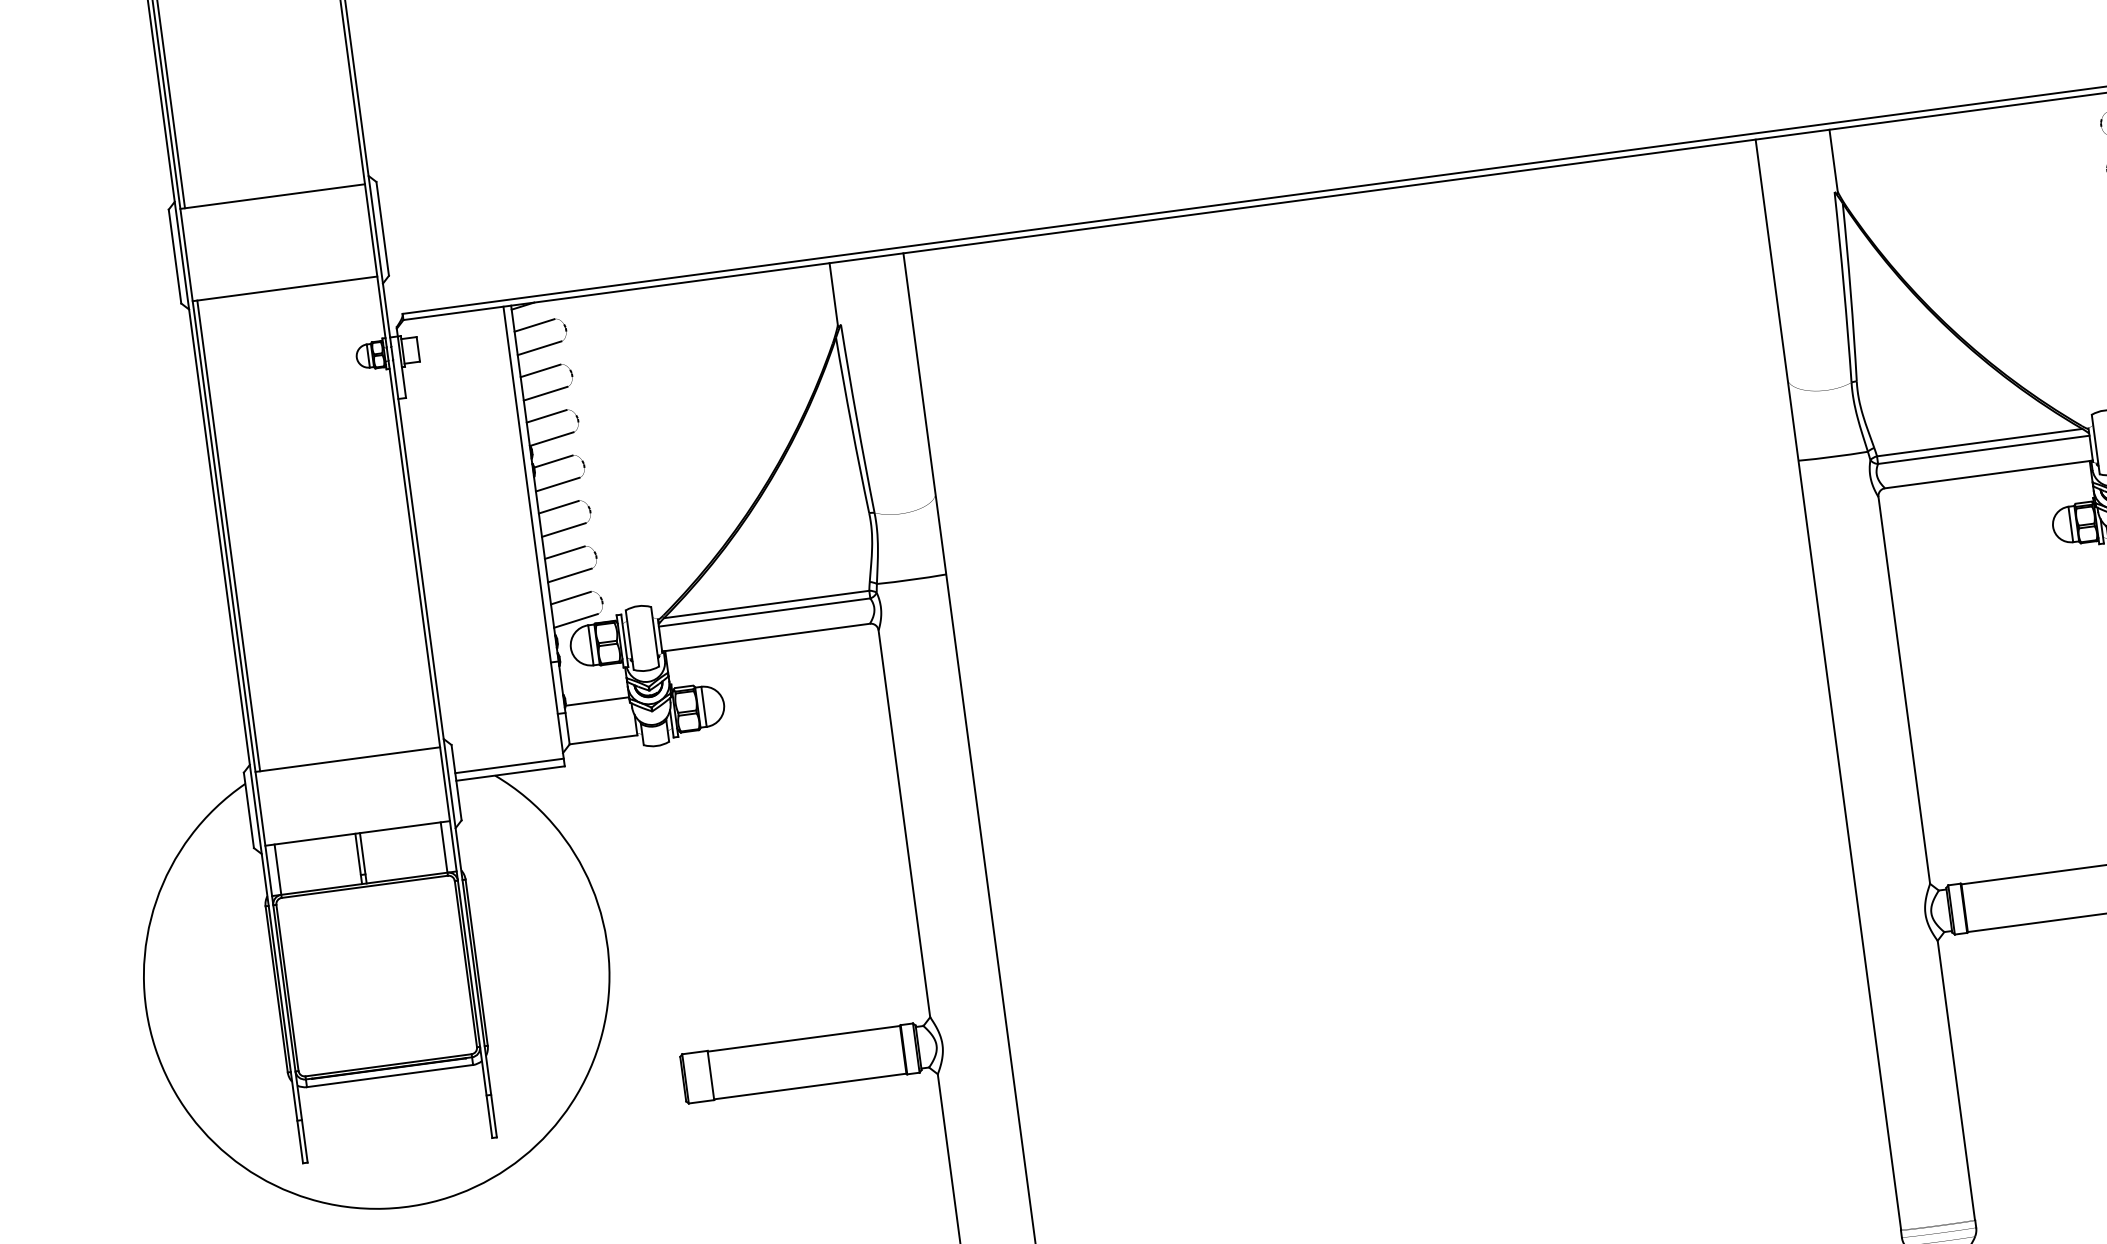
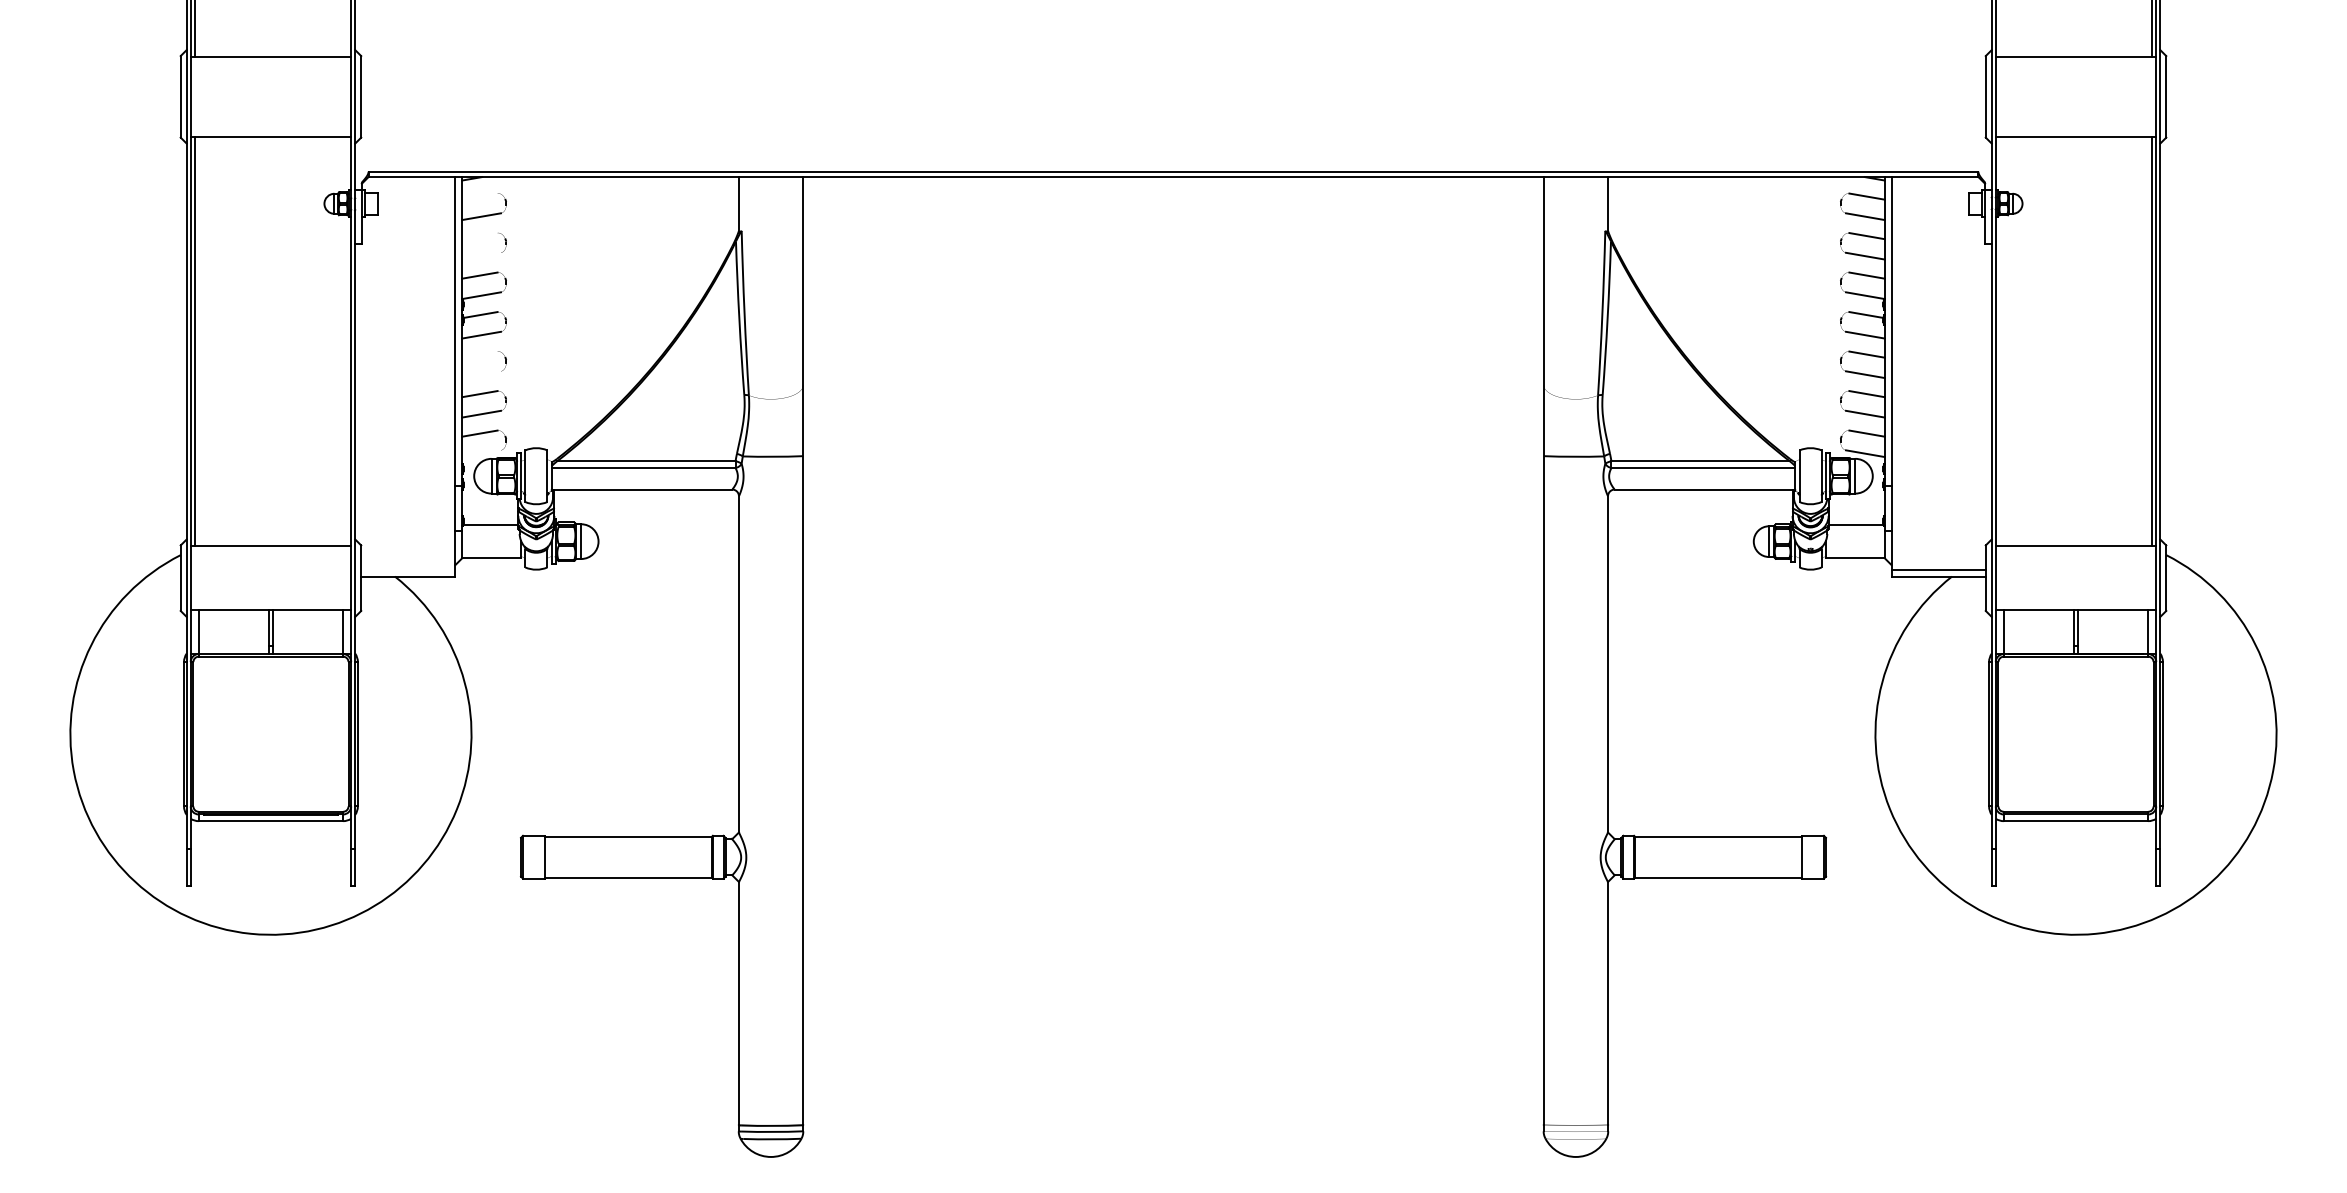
line: (534, 325) -> (479, 196), removed
line: (540, 371) -> (479, 236), removed
line: (545, 392) -> (481, 255), removed
line: (558, 507) -> (479, 354), removed
line: (563, 529) -> (481, 374), removed
line: (575, 620) -> (481, 453), removed
line: (509, 765) -> (408, 569), removed

